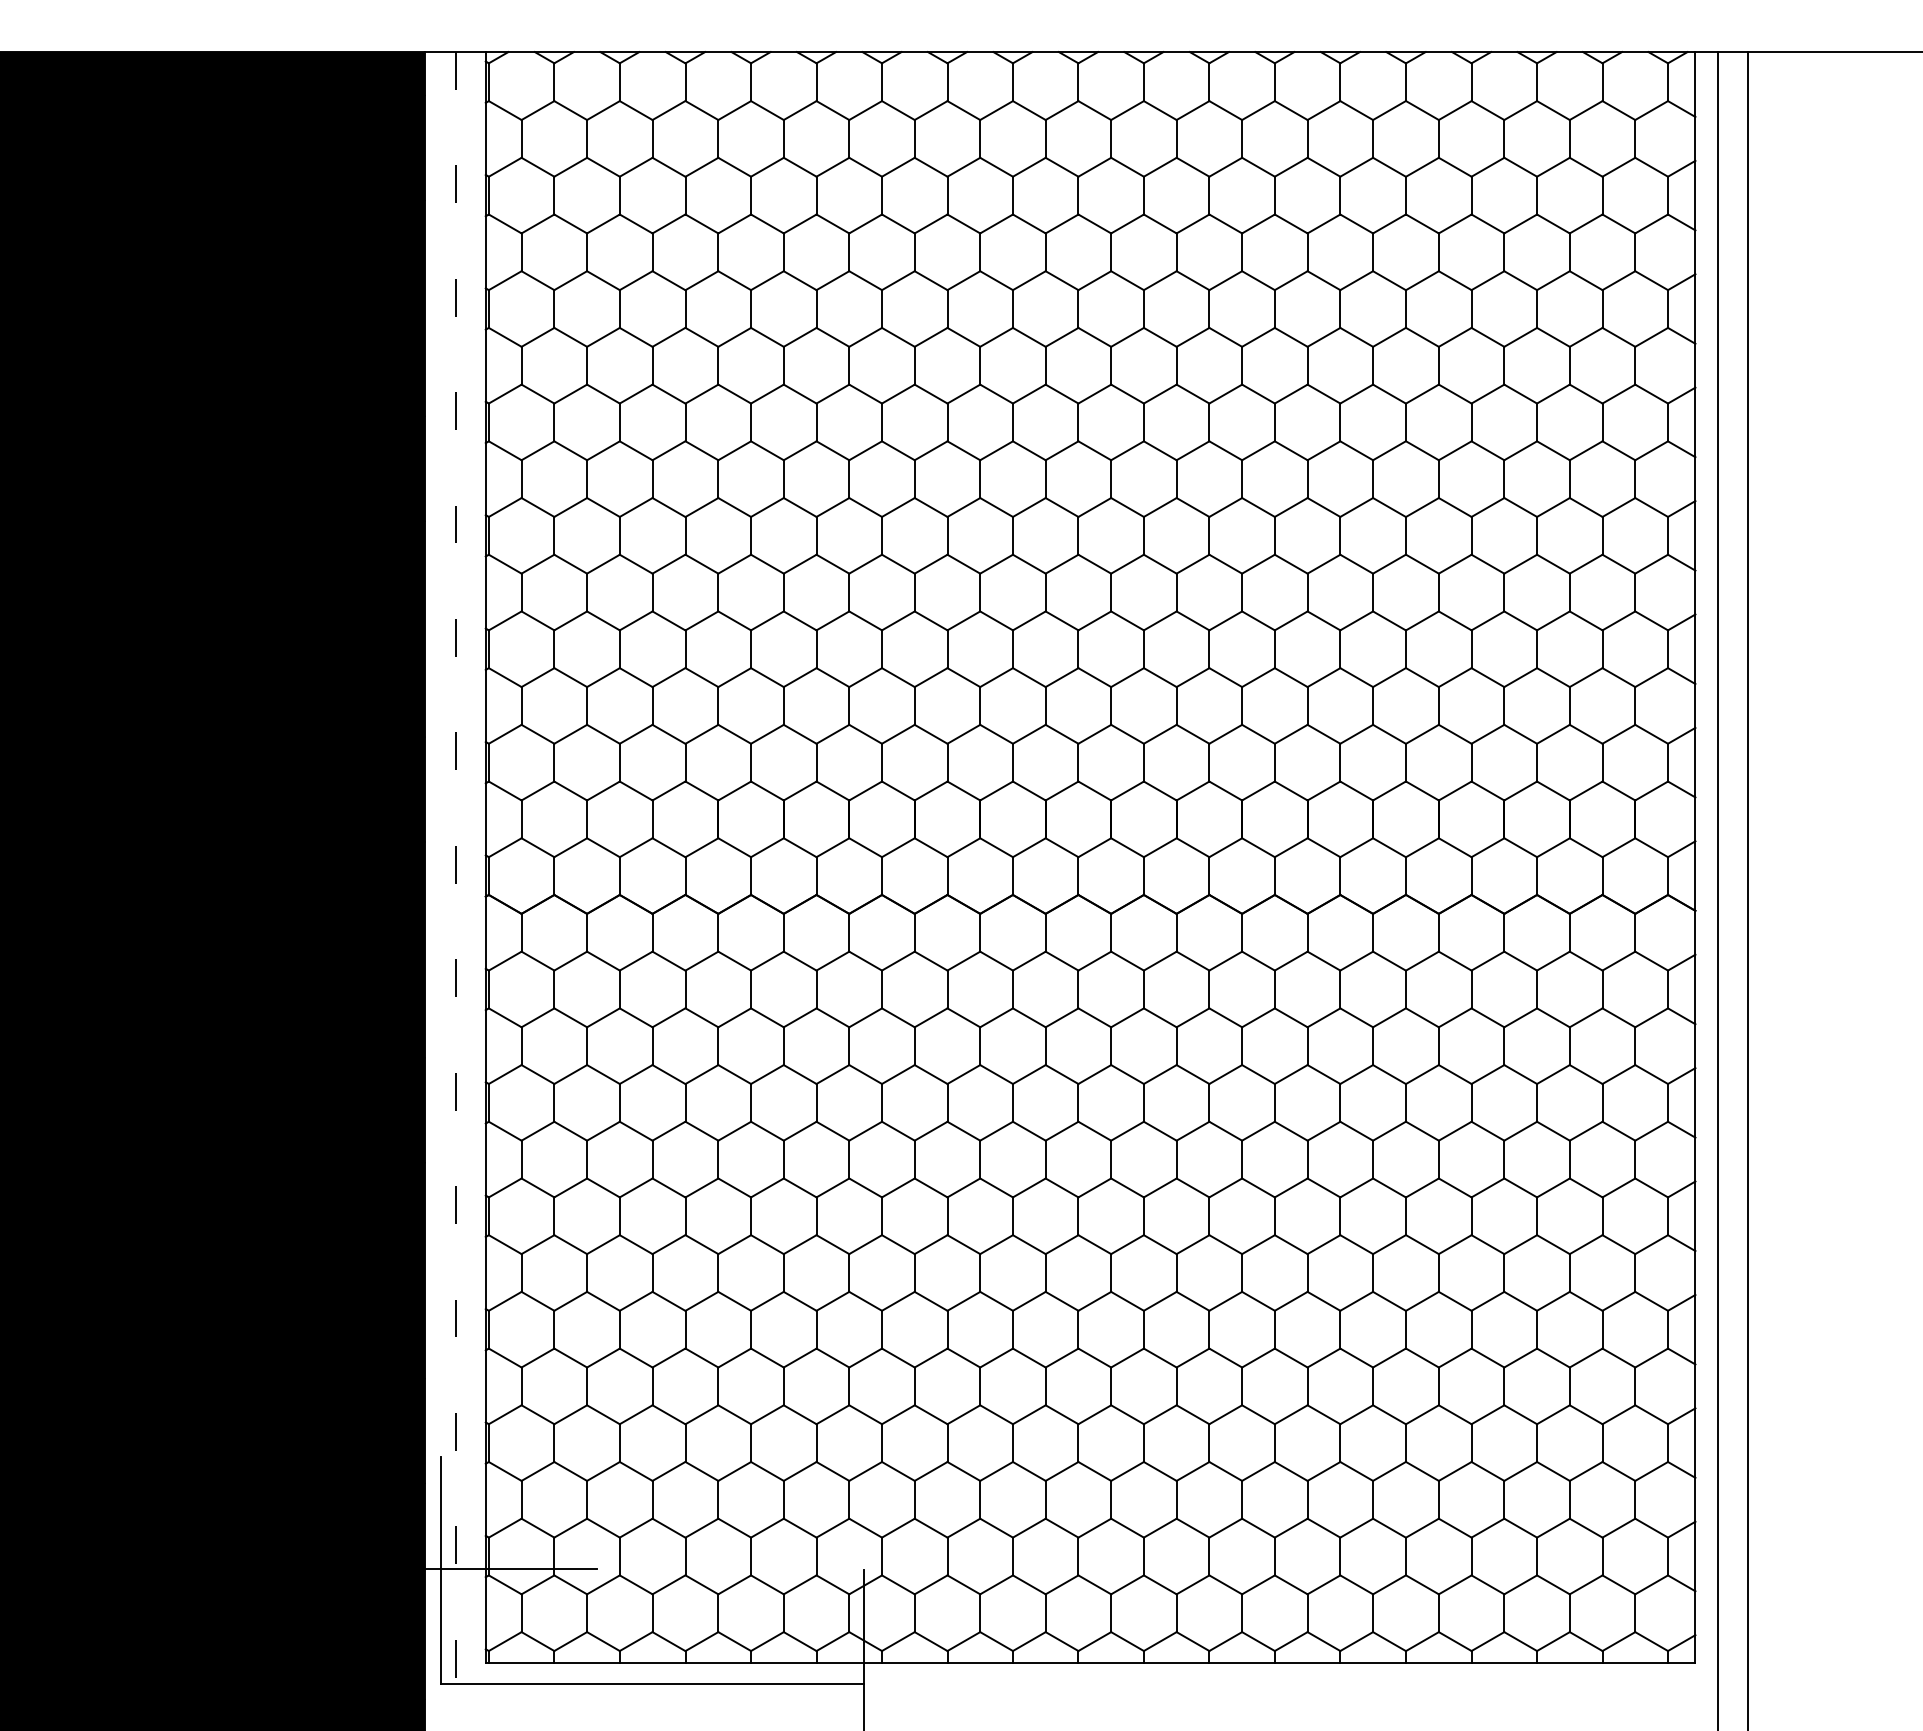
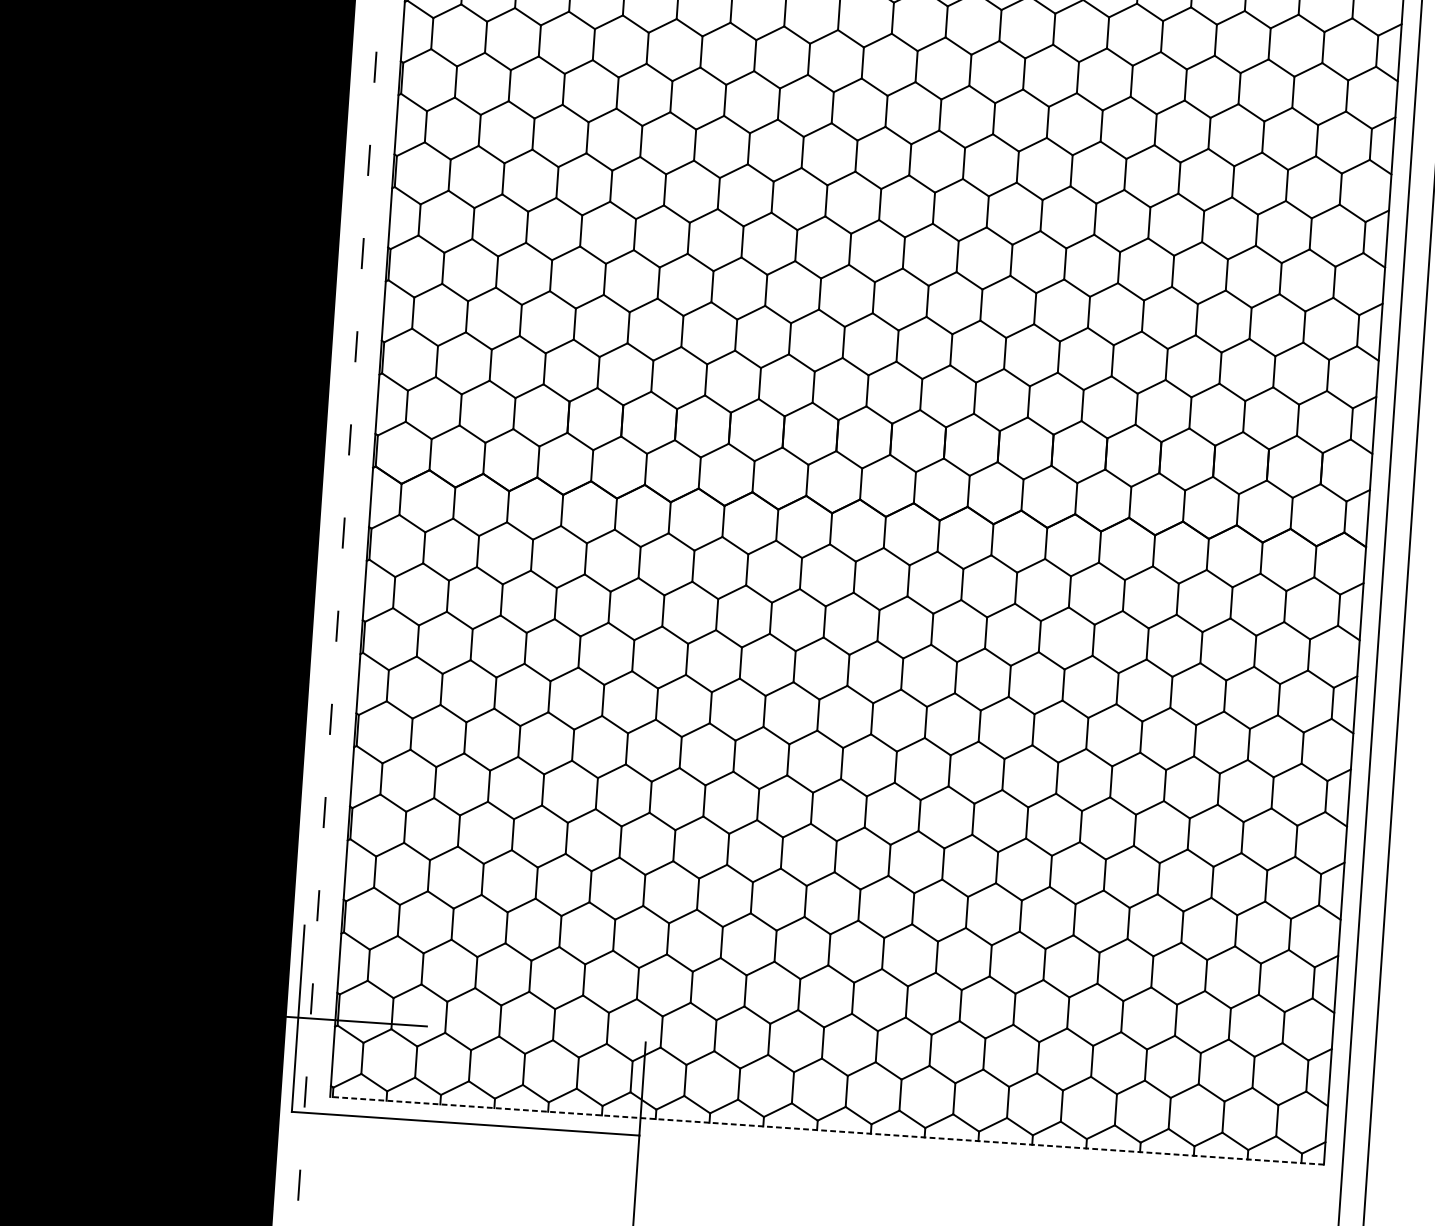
line: (1090, 1662) -> (826, 1130), solid -> dashed

